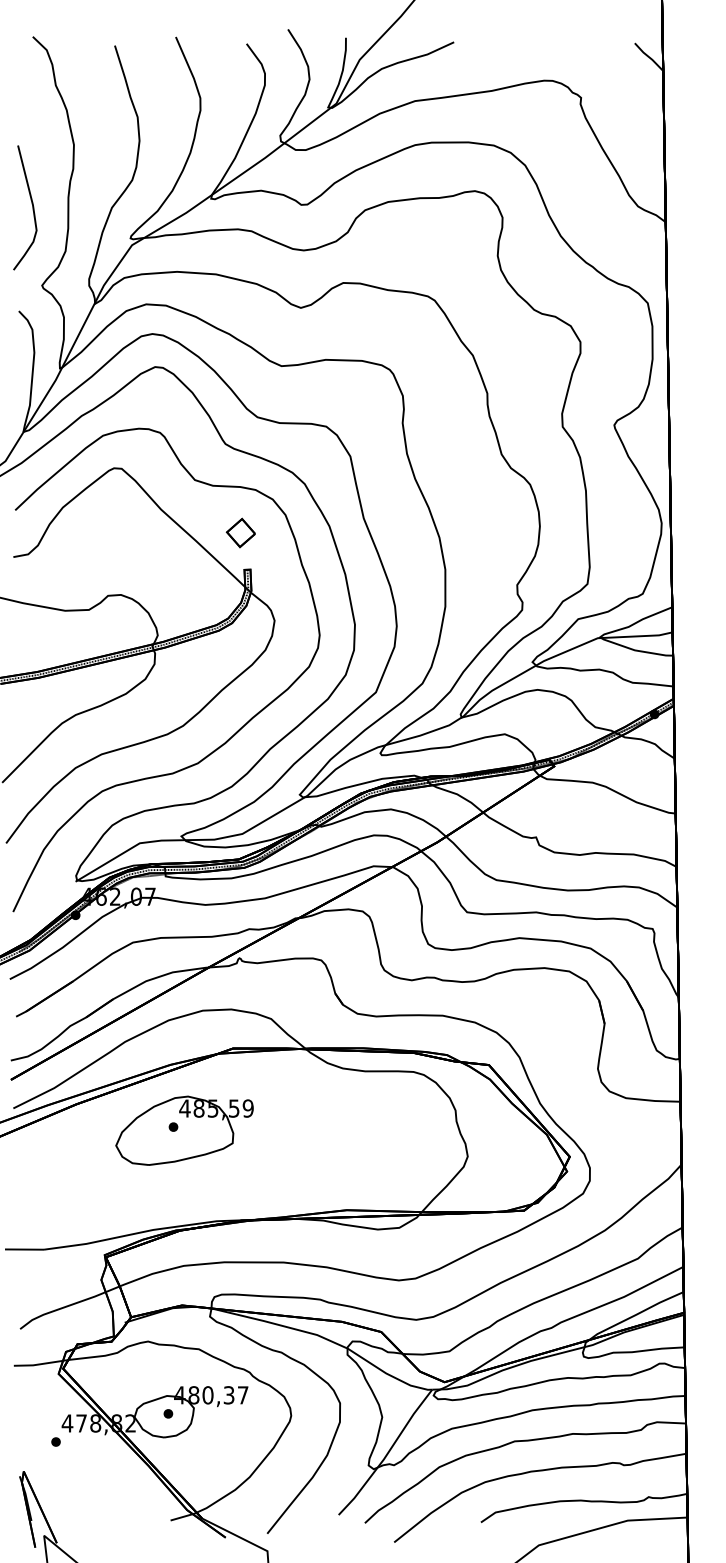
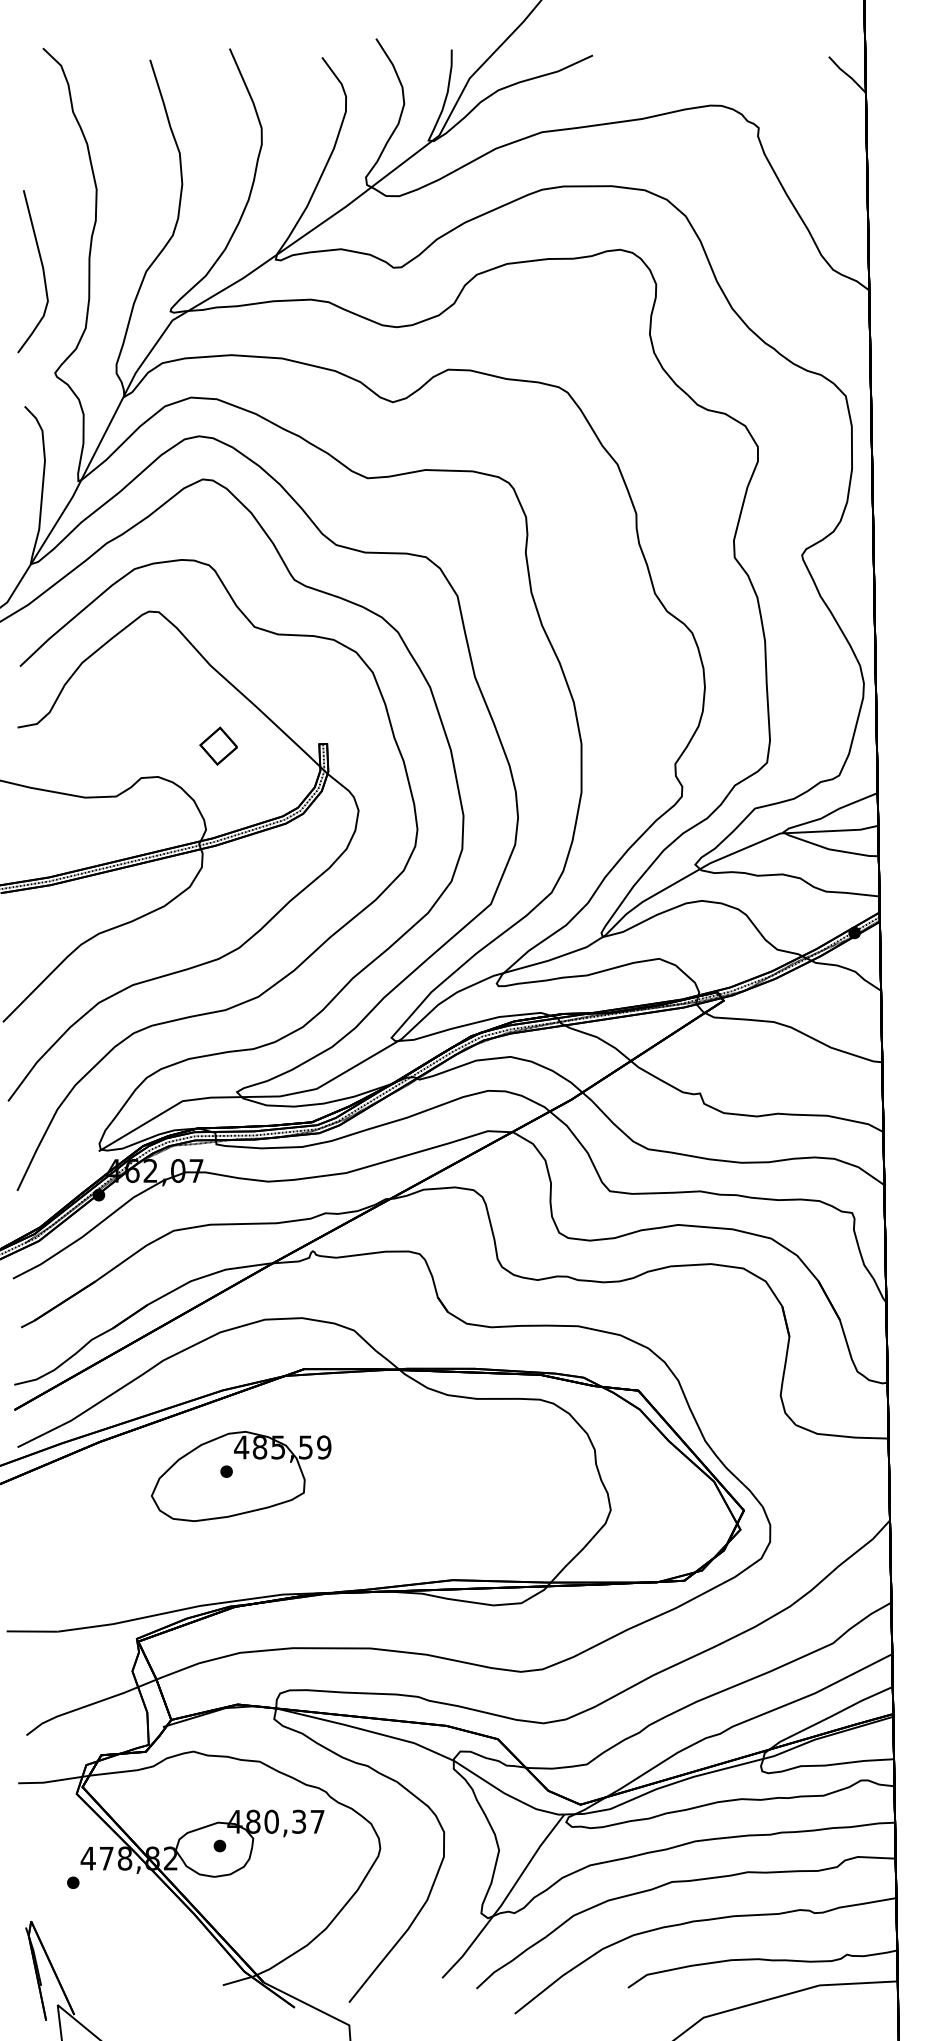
part: (240, 532) -> (218, 745), moved

